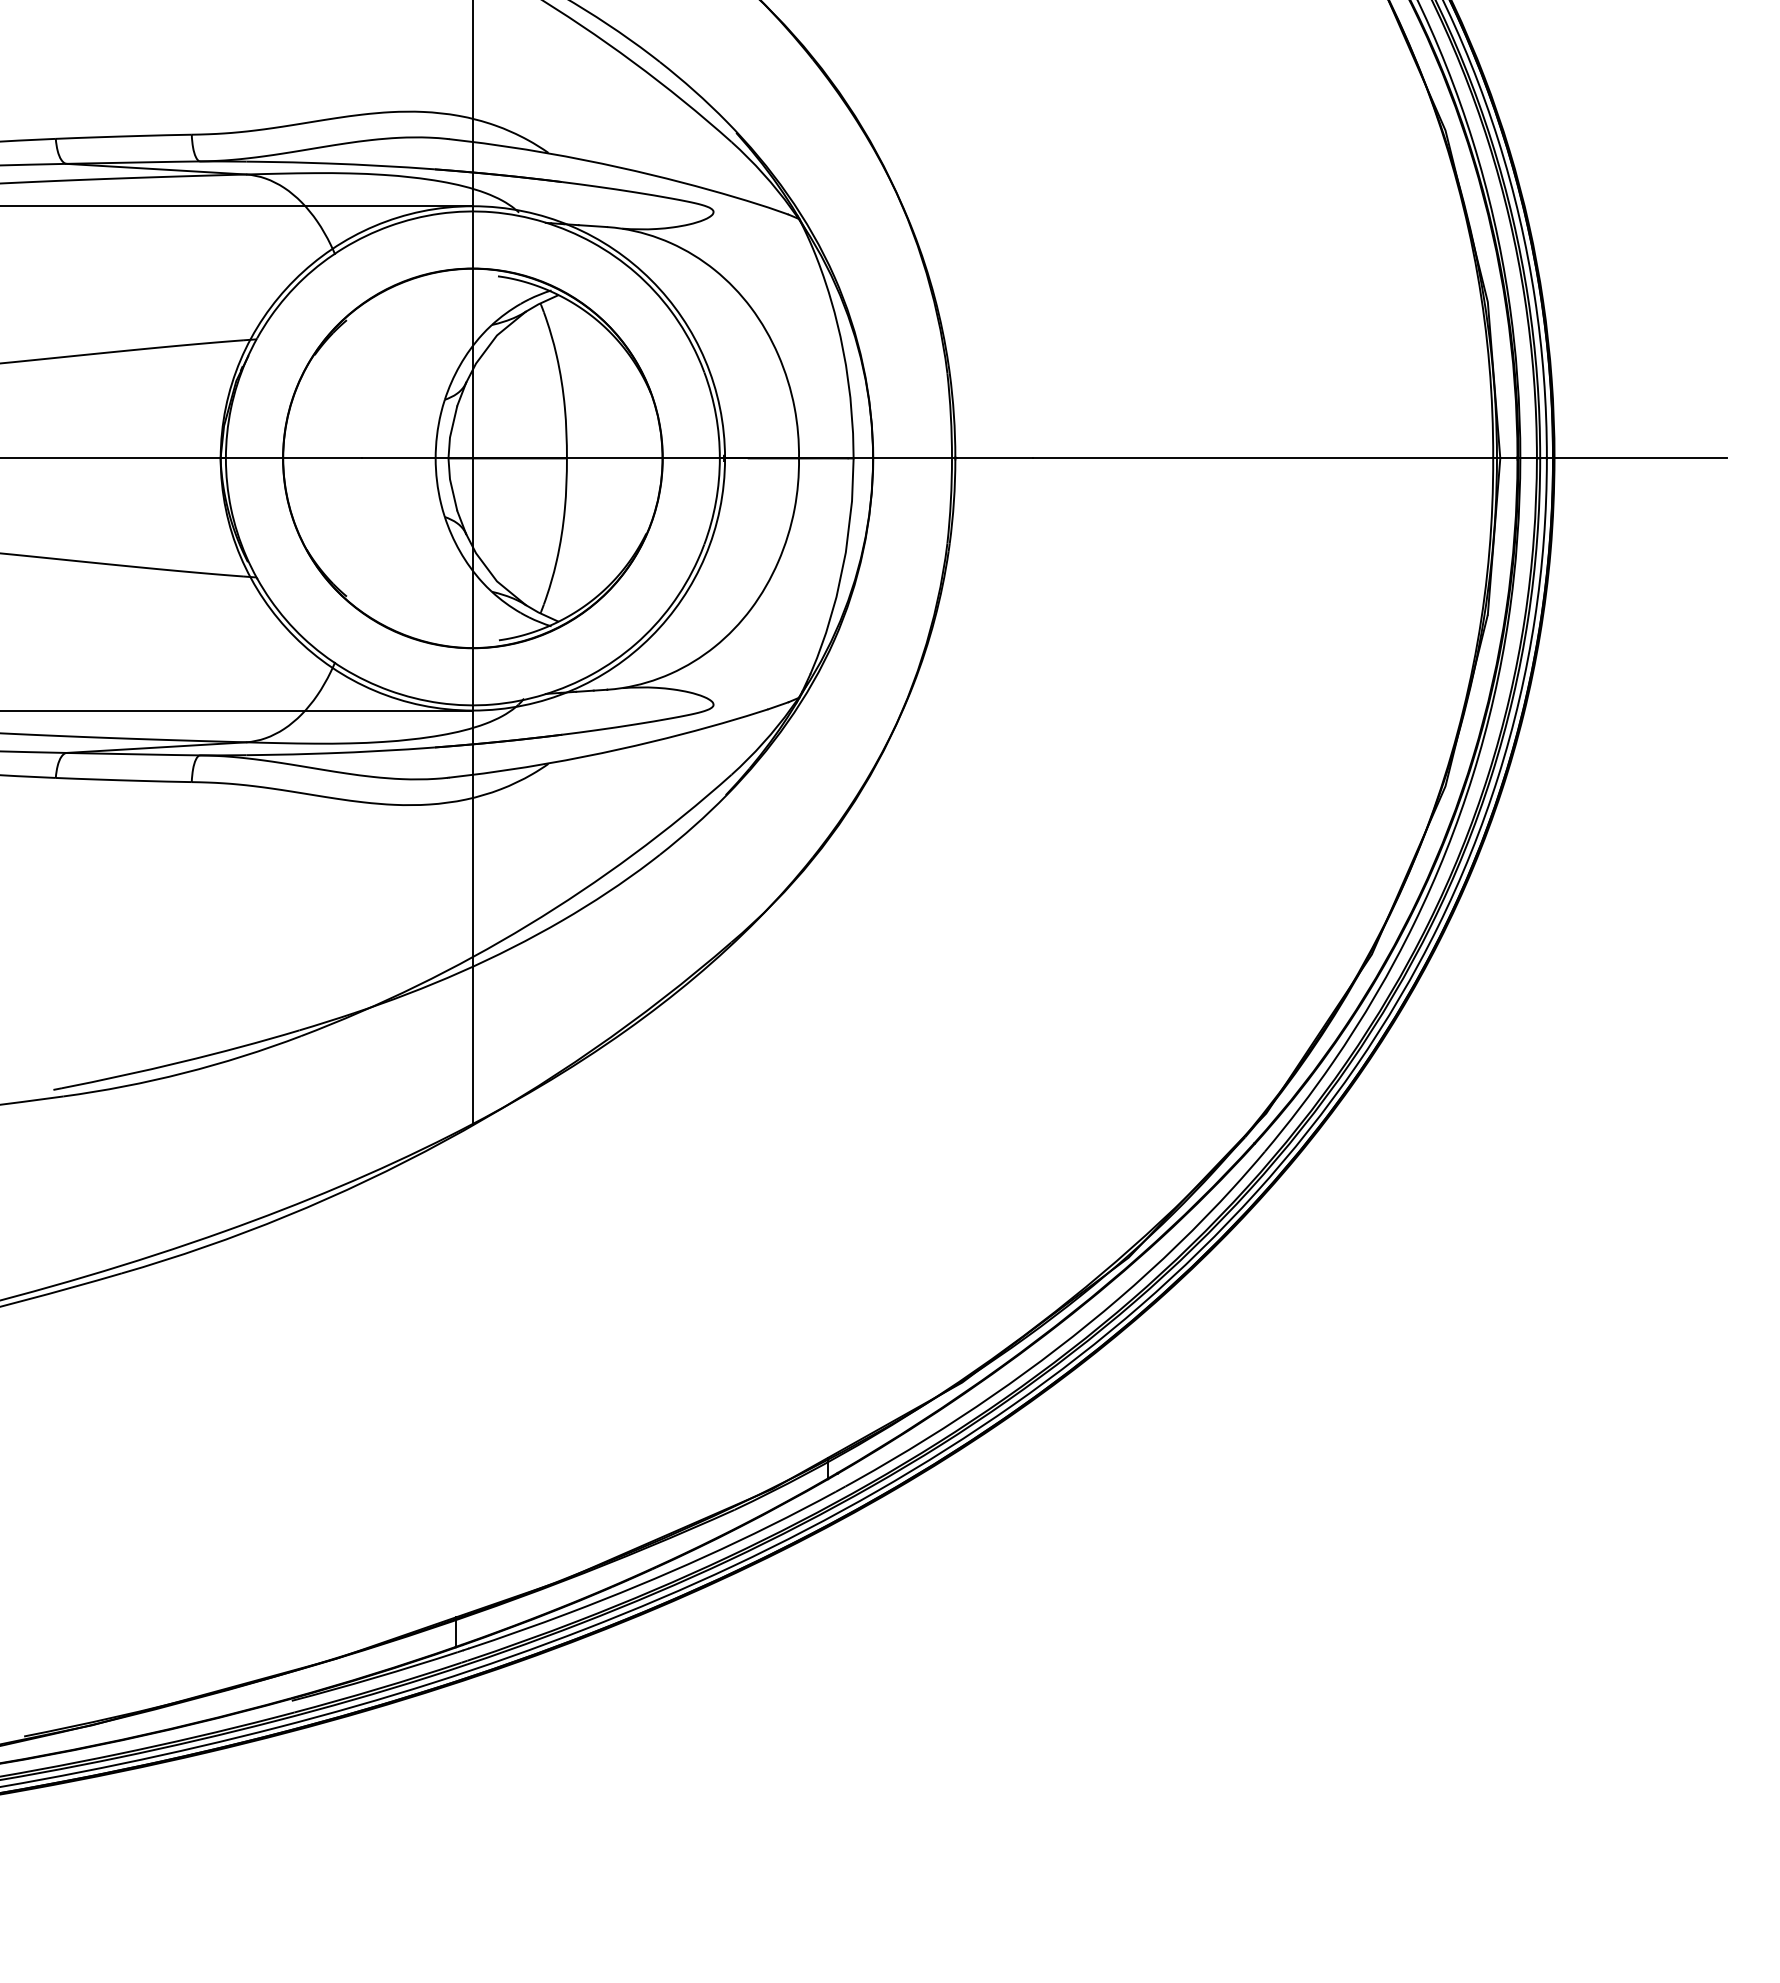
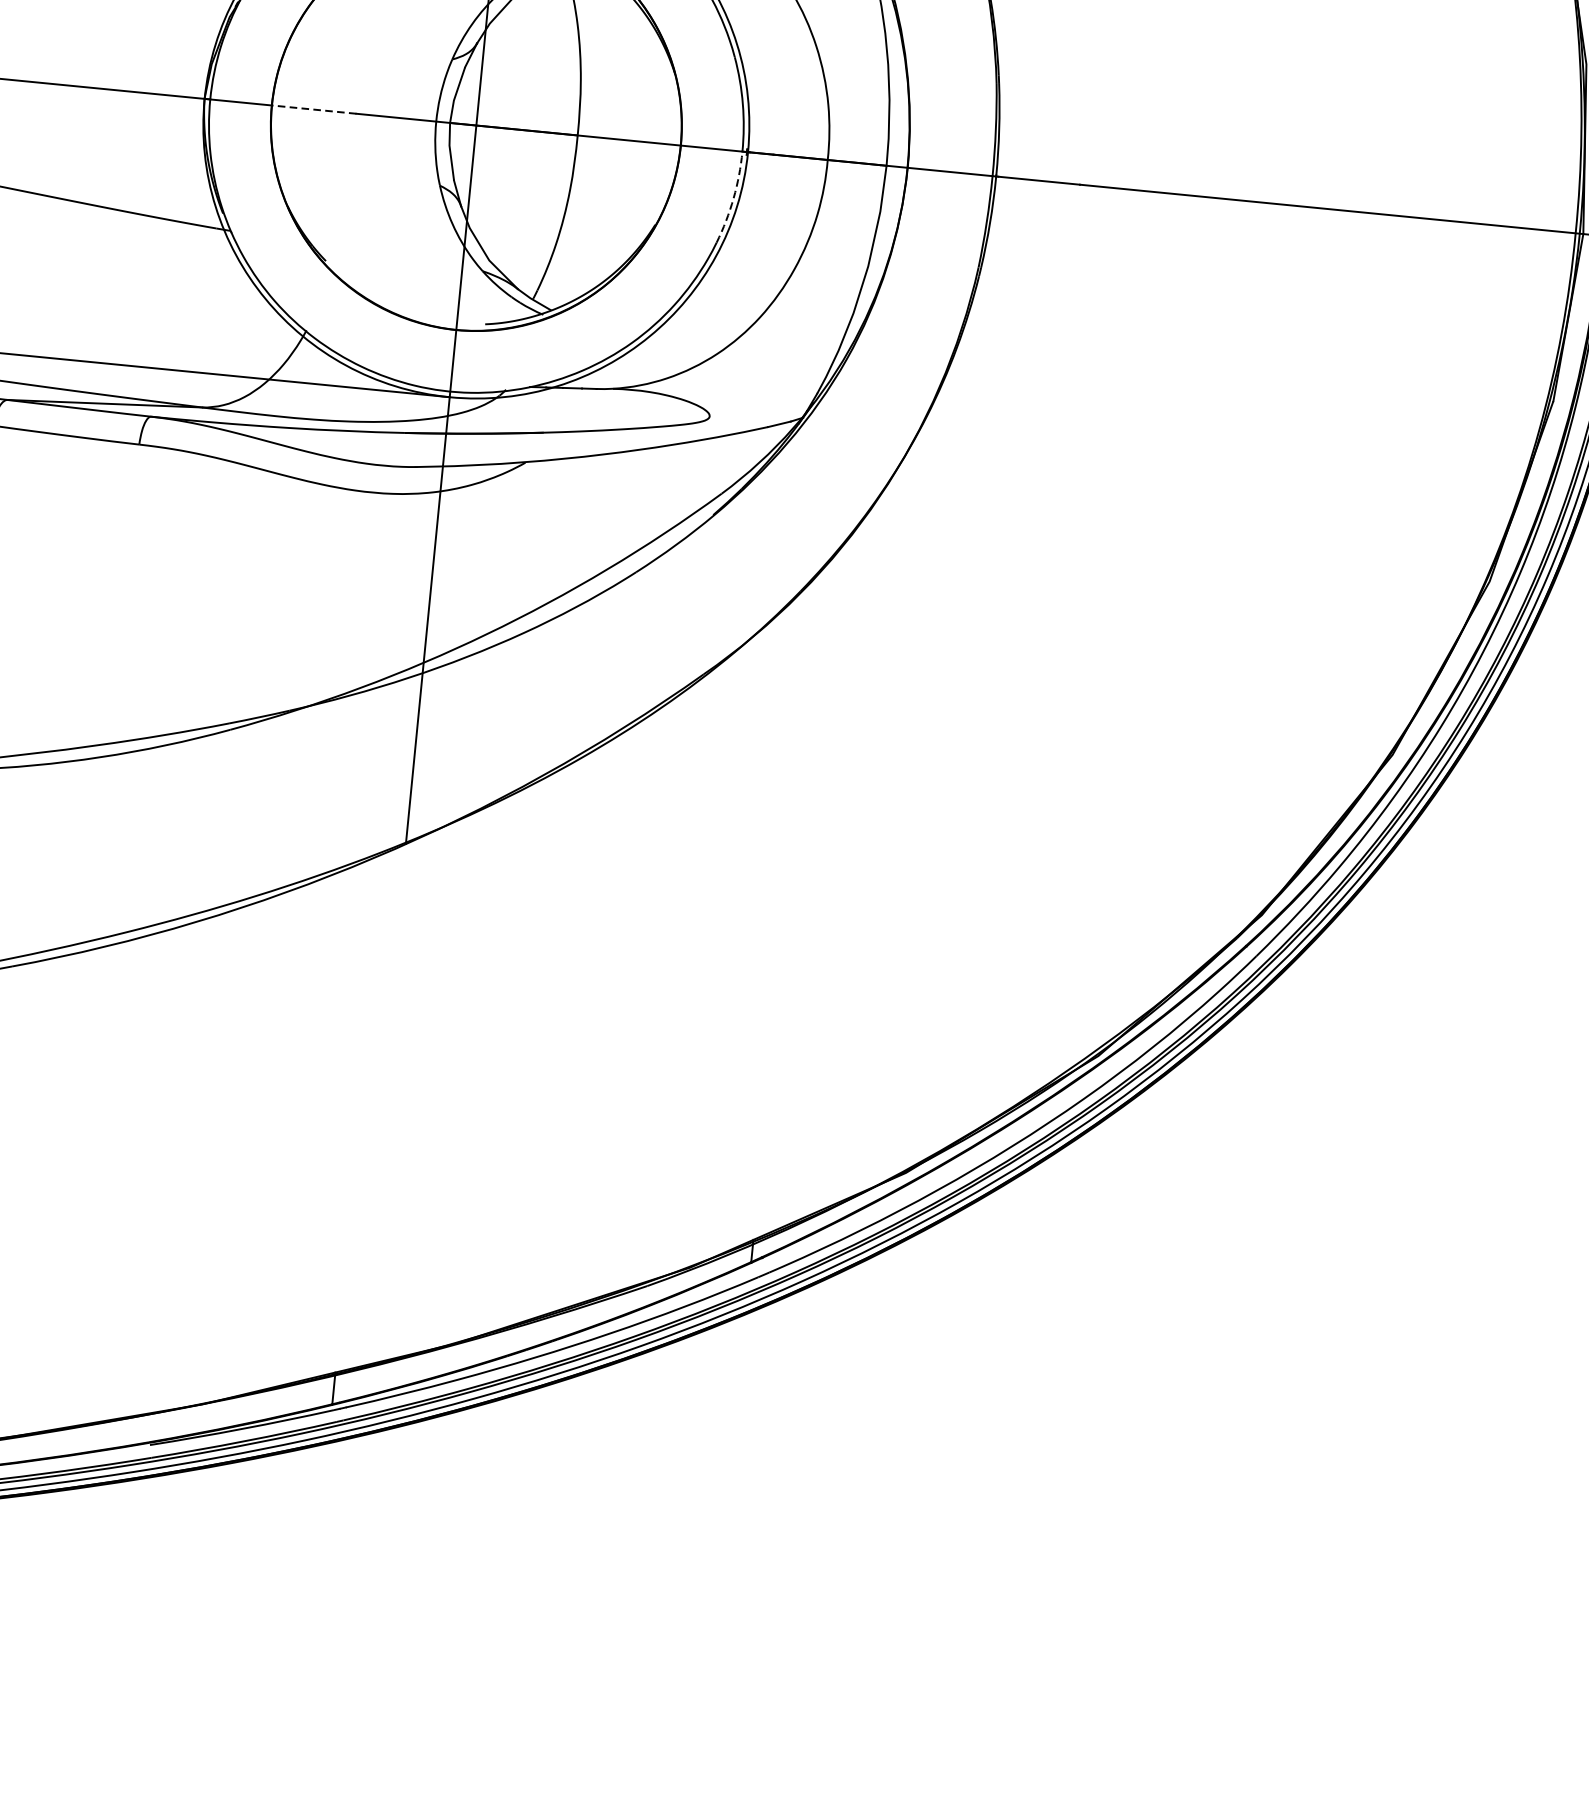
line: (321, 458) -> (313, 109), solid -> dashed
arc: (715, 502) -> (733, 198), solid -> dashed

